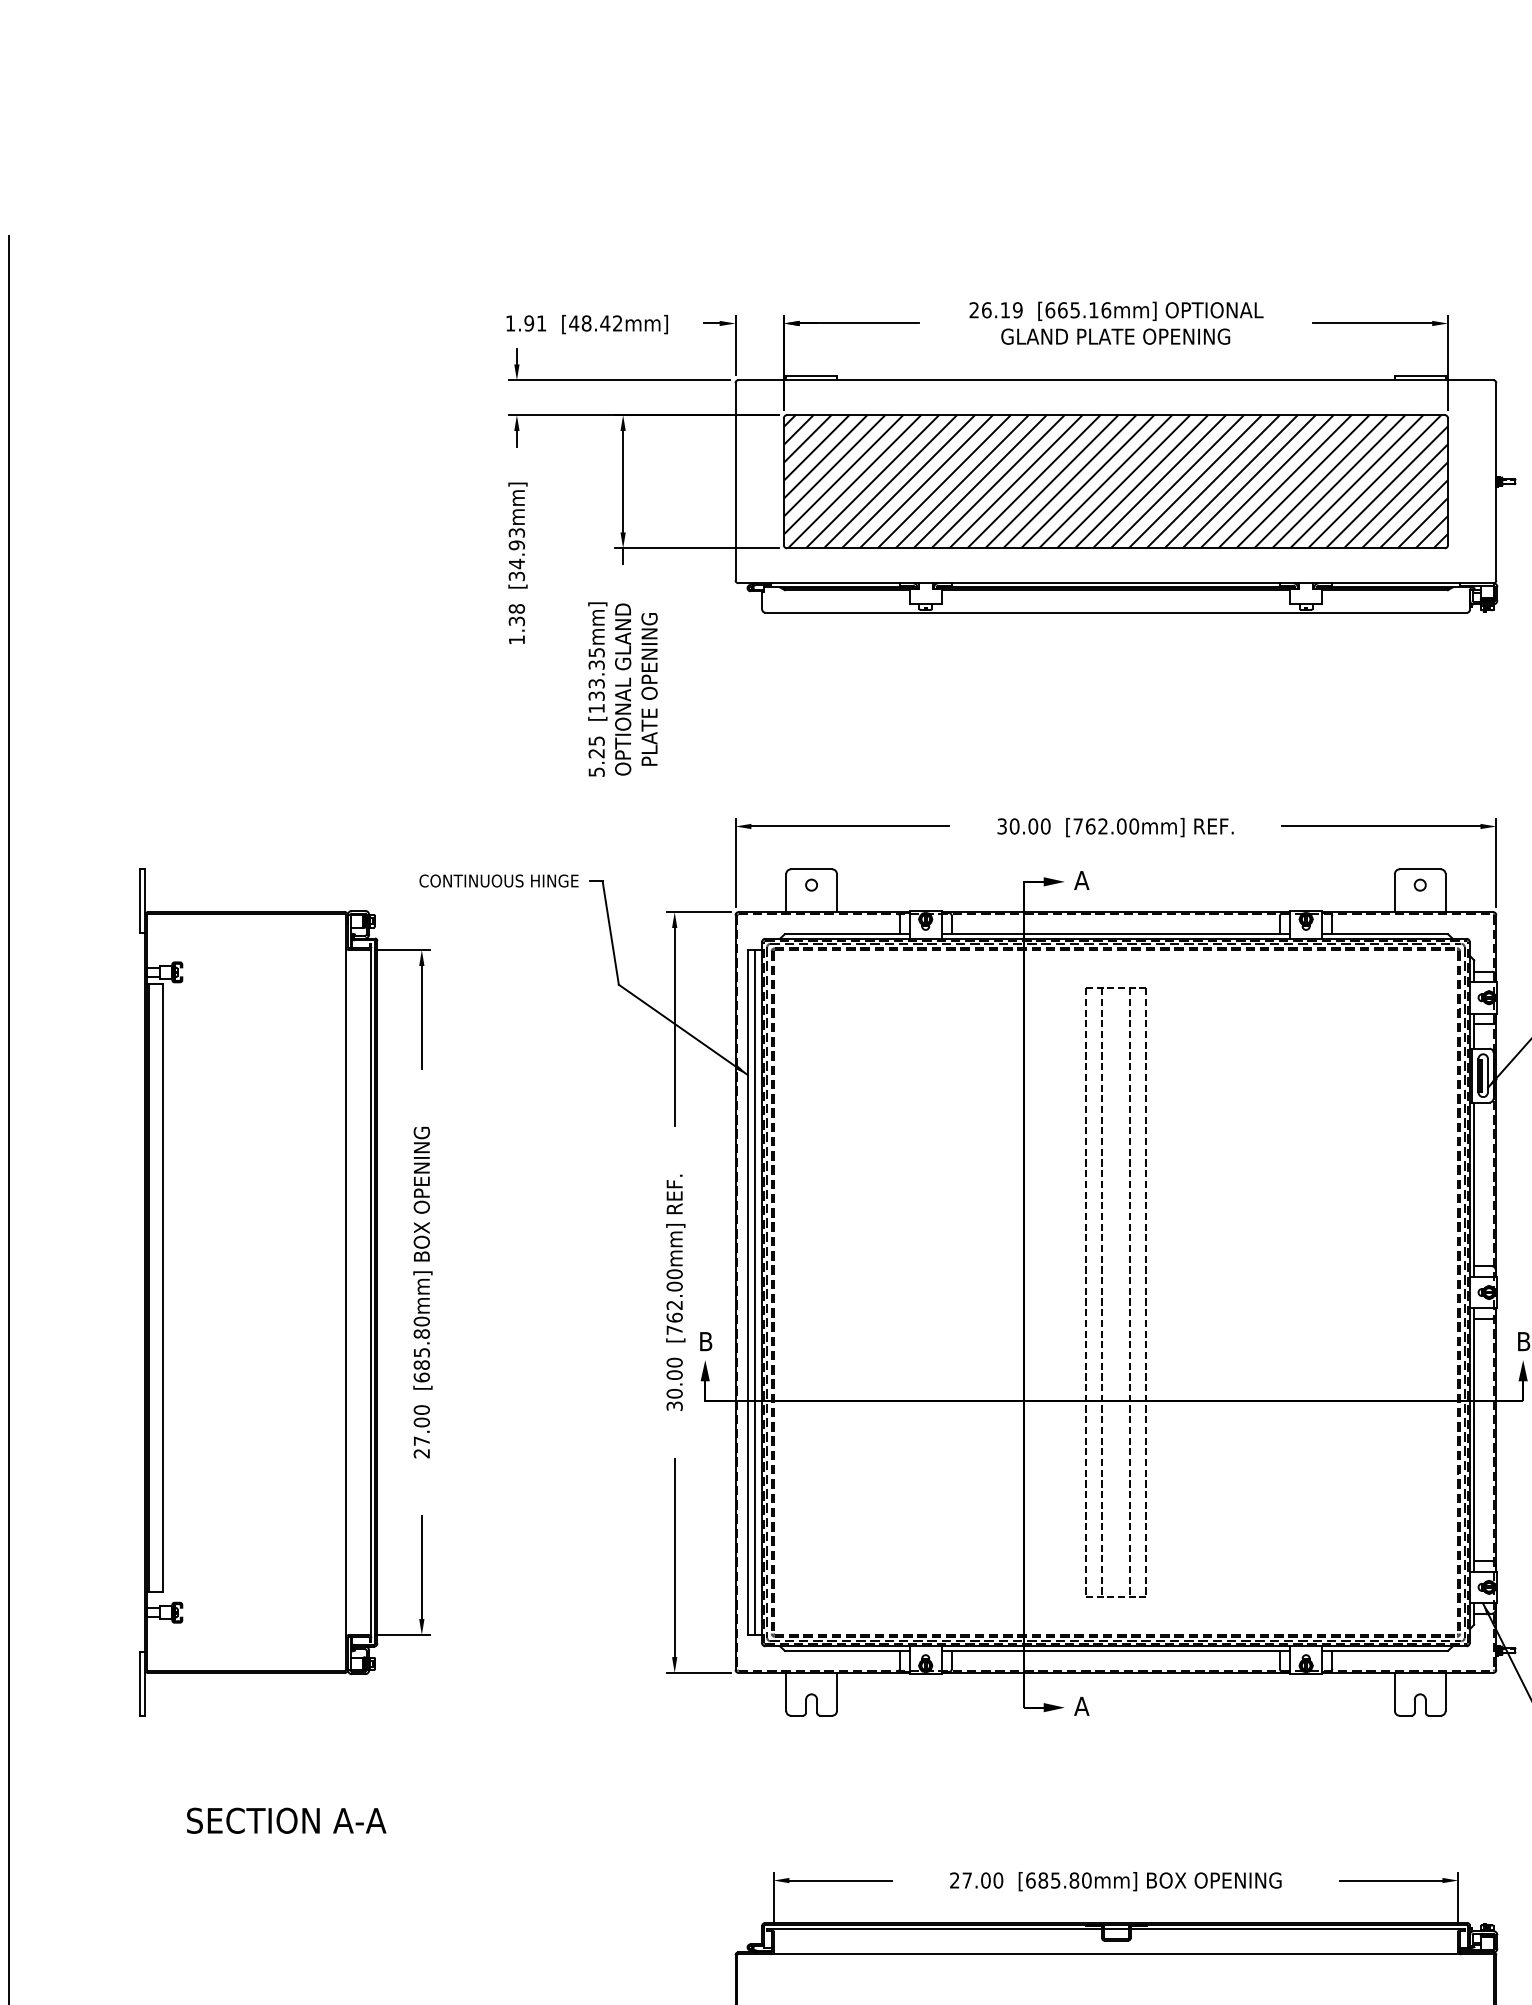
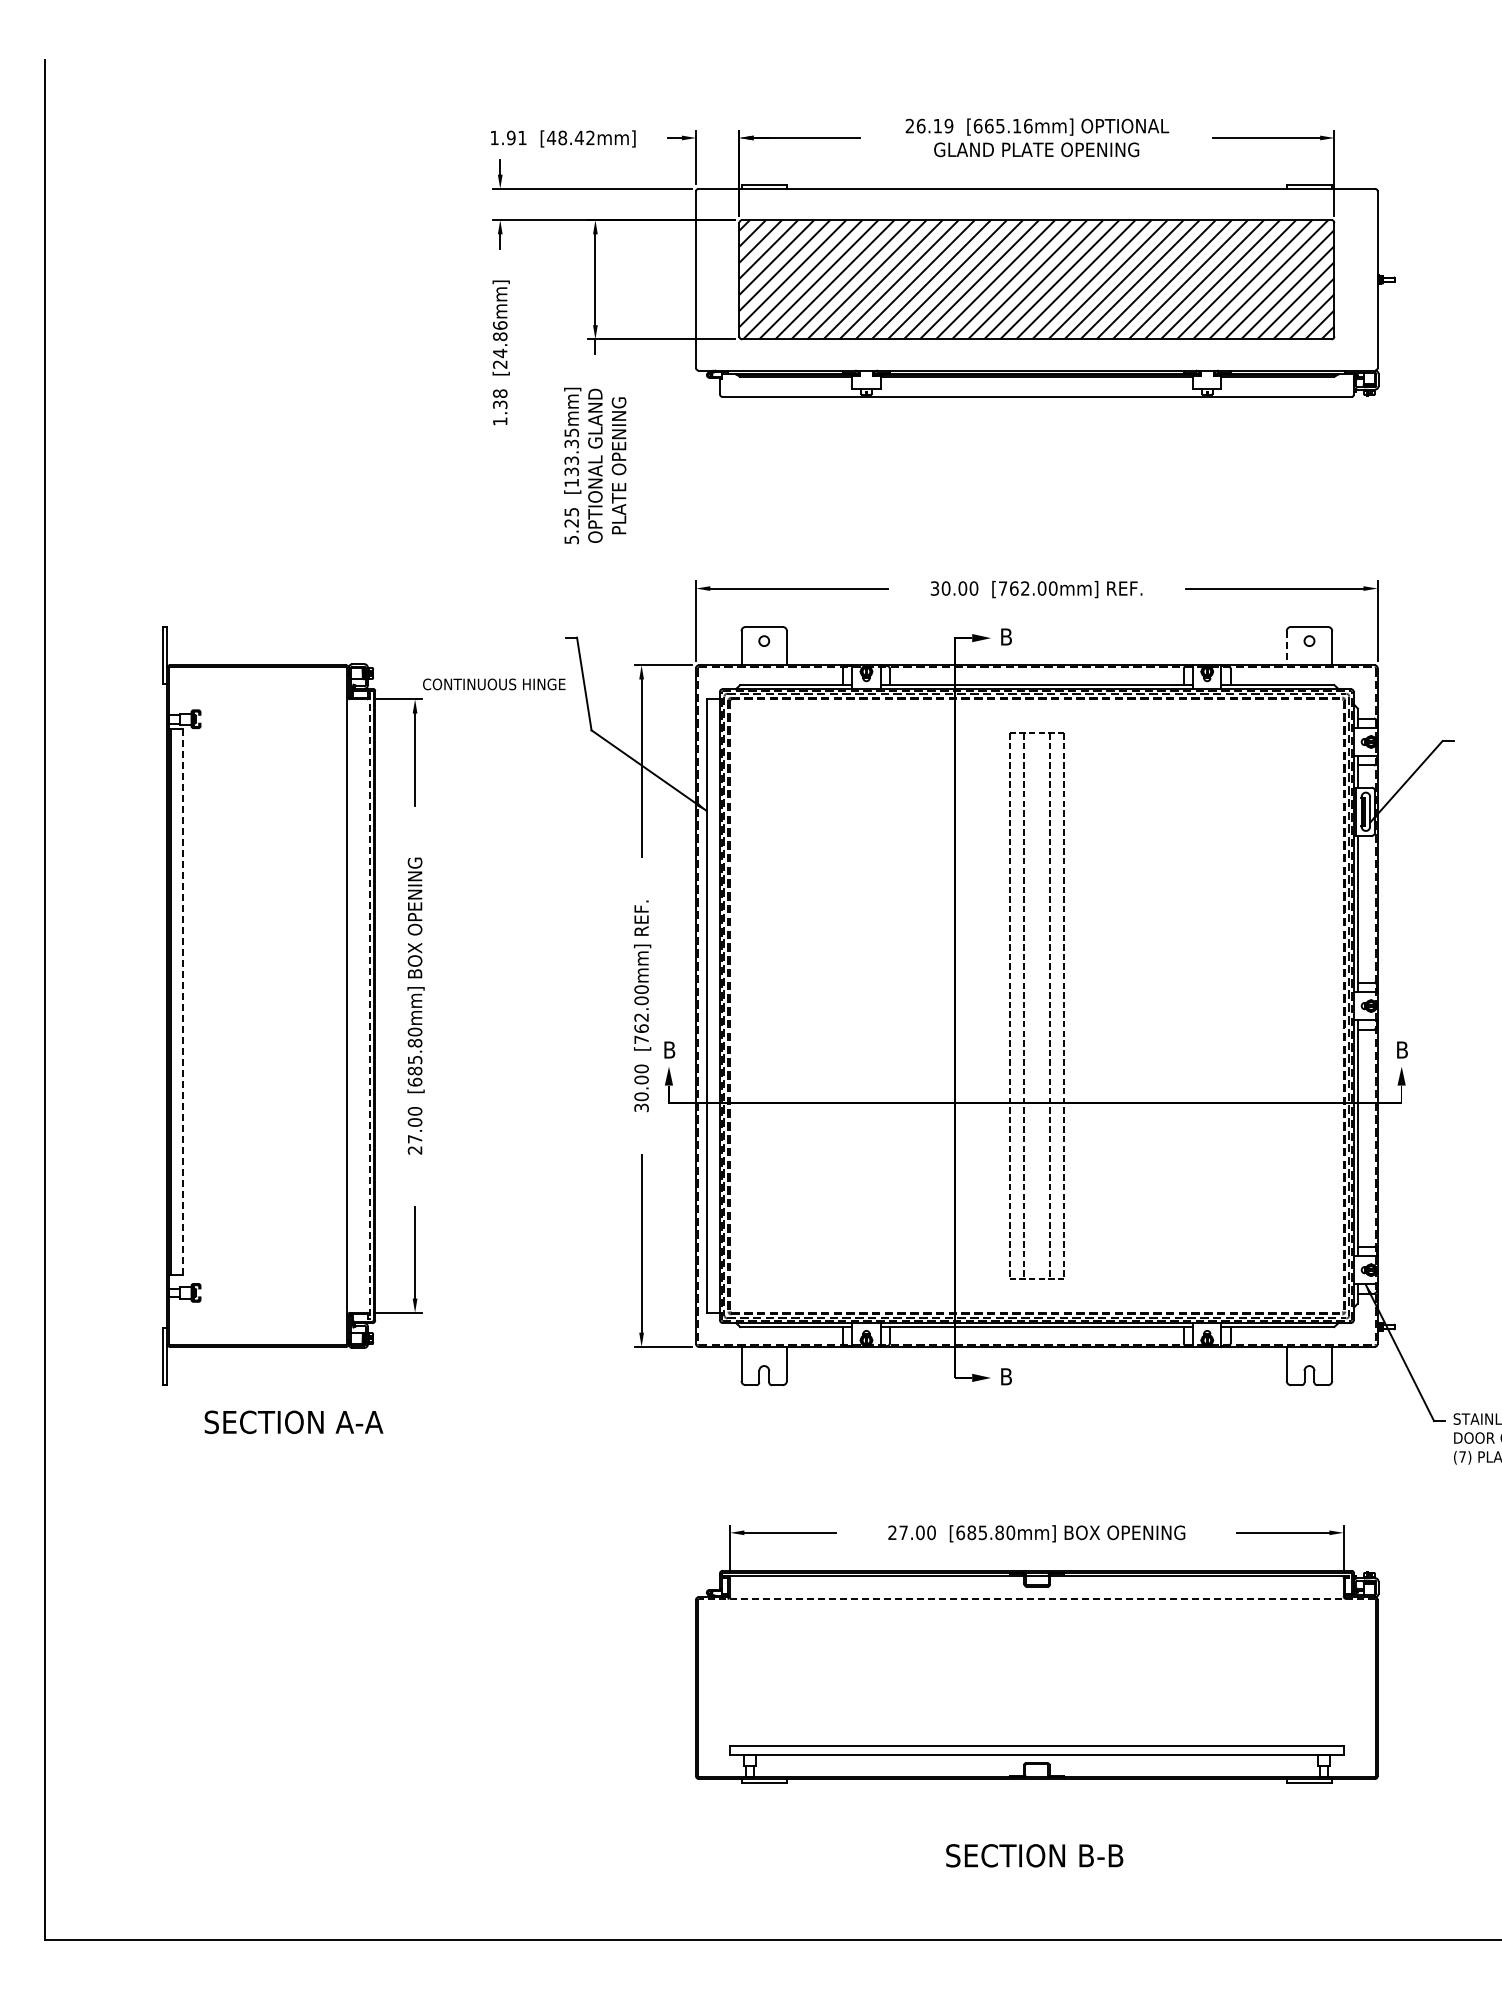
text: (517, 554) -> (500, 344), [34.93mm] -> [24.86mm]
text: (1082, 879) -> (1006, 636), A -> B
text: (499, 881) -> (494, 684), moved
line: (1394, 893) -> (1286, 648), solid -> dashed
line: (163, 1288) -> (183, 1002), solid -> dashed
line: (754, 1291) -> (713, 1005), removed
line: (370, 1293) -> (369, 1006), solid -> dashed
text: (1080, 1706) -> (1005, 1376), A -> B
text: (286, 1819) -> (293, 1421), moved
line: (1115, 1953) -> (1036, 1598), solid -> dashed

